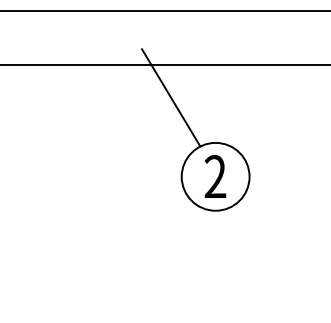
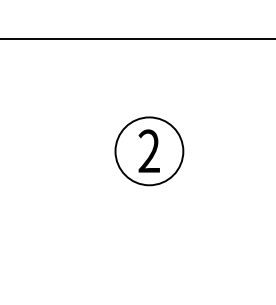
line: (171, 97) -> (105, 72), removed

